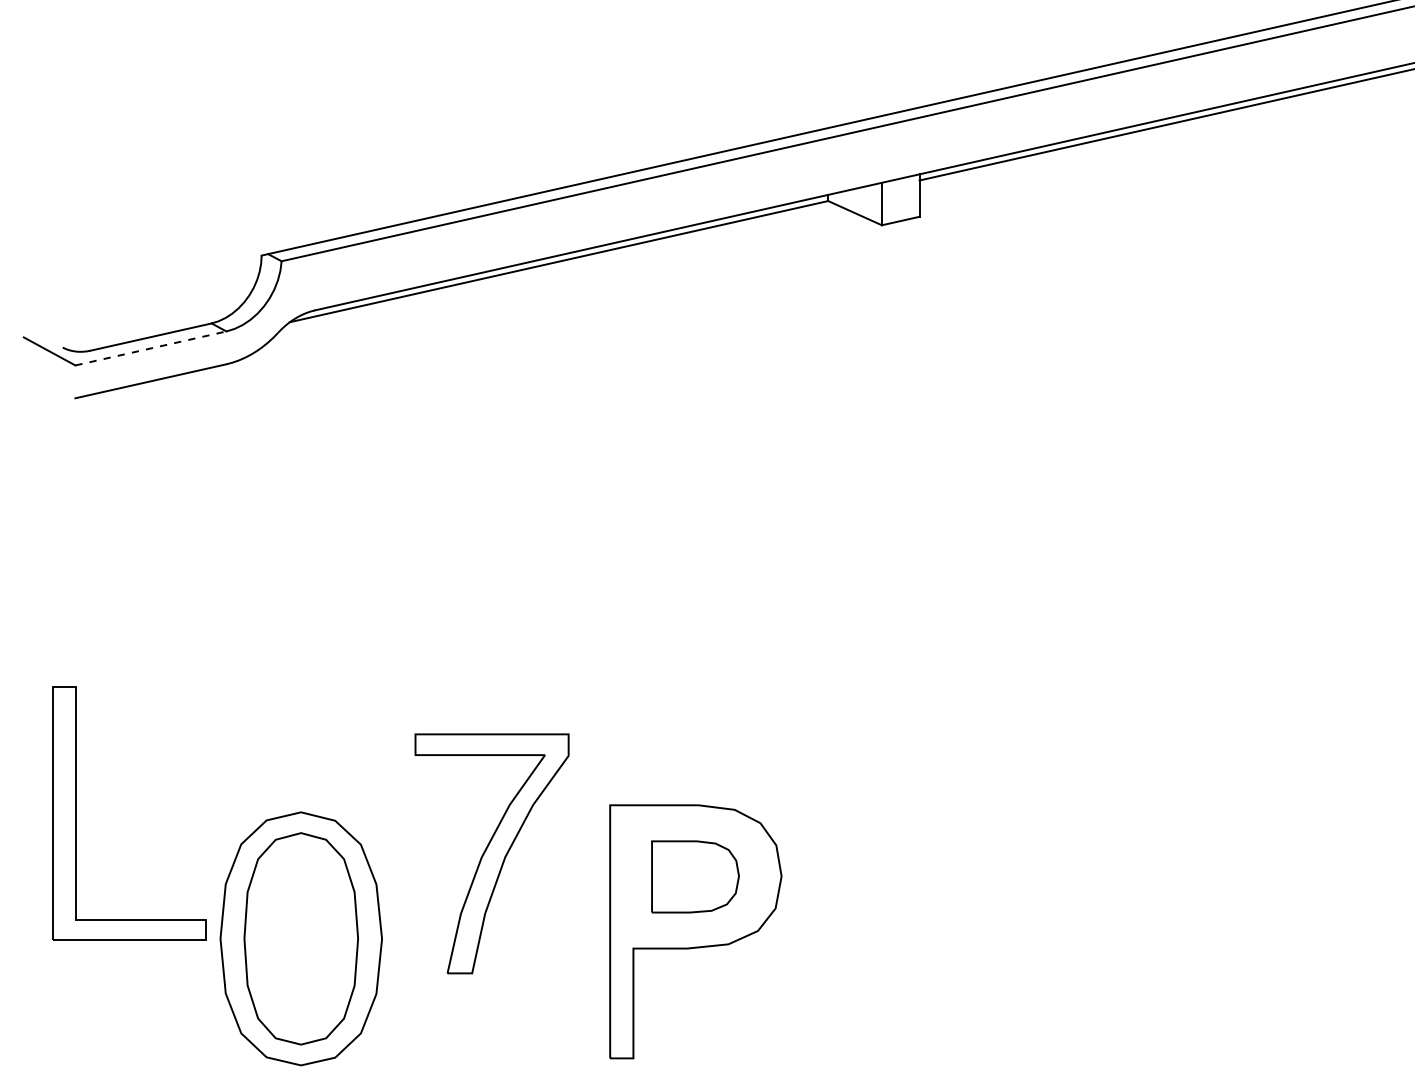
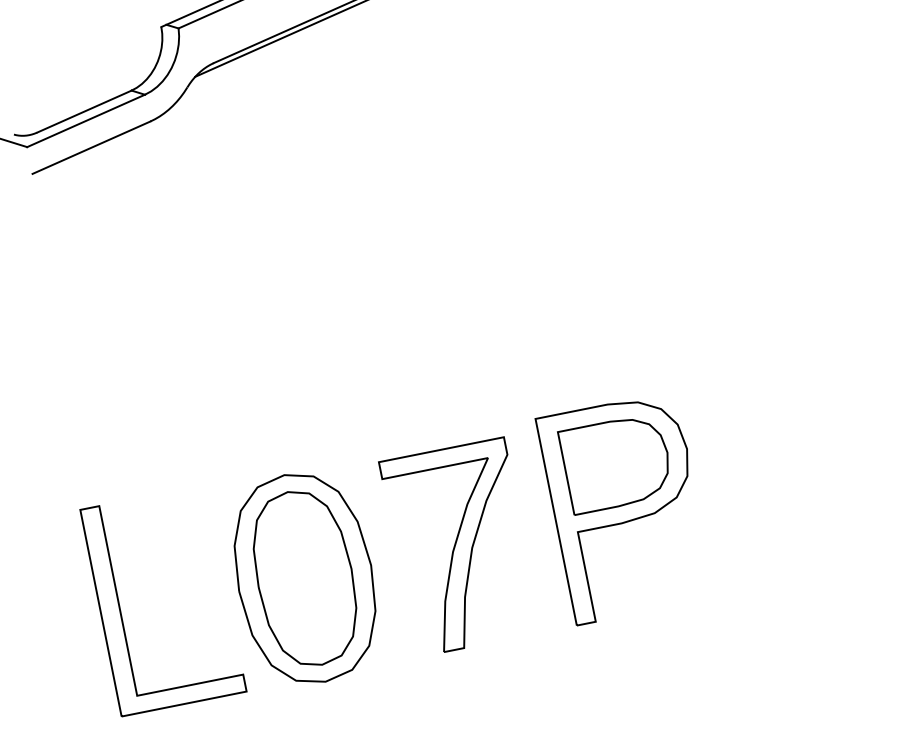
line: (151, 348) -> (86, 120), dashed -> solid
part: (76, 813) -> (120, 609), moved
part: (491, 853) -> (460, 547), moved
part: (695, 876) -> (616, 463), size x1.43

